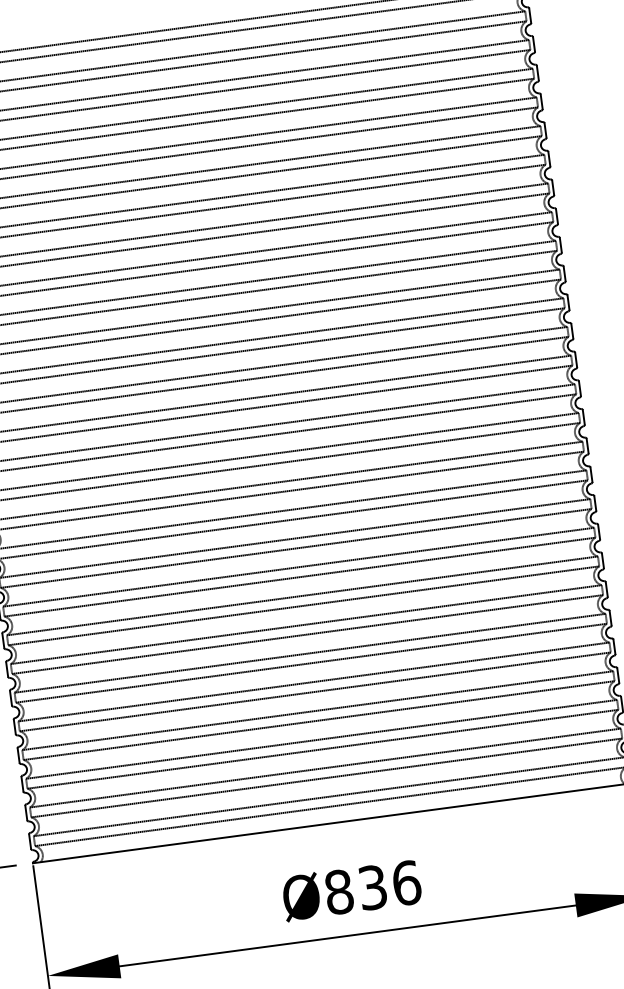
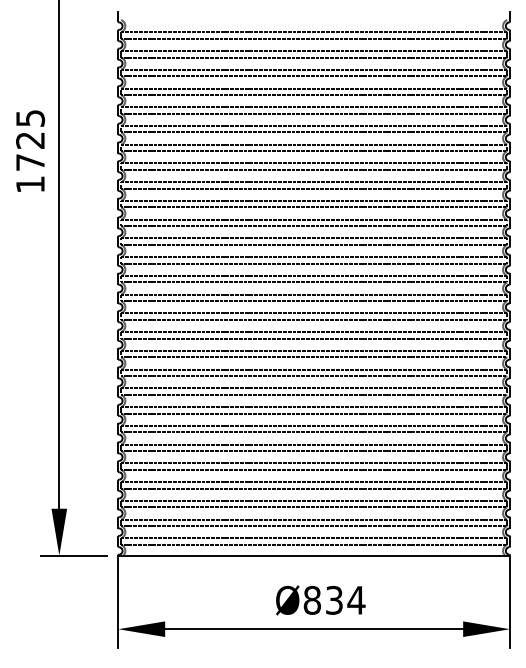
text: (406, 881) -> (356, 599), Ø836 -> Ø834

